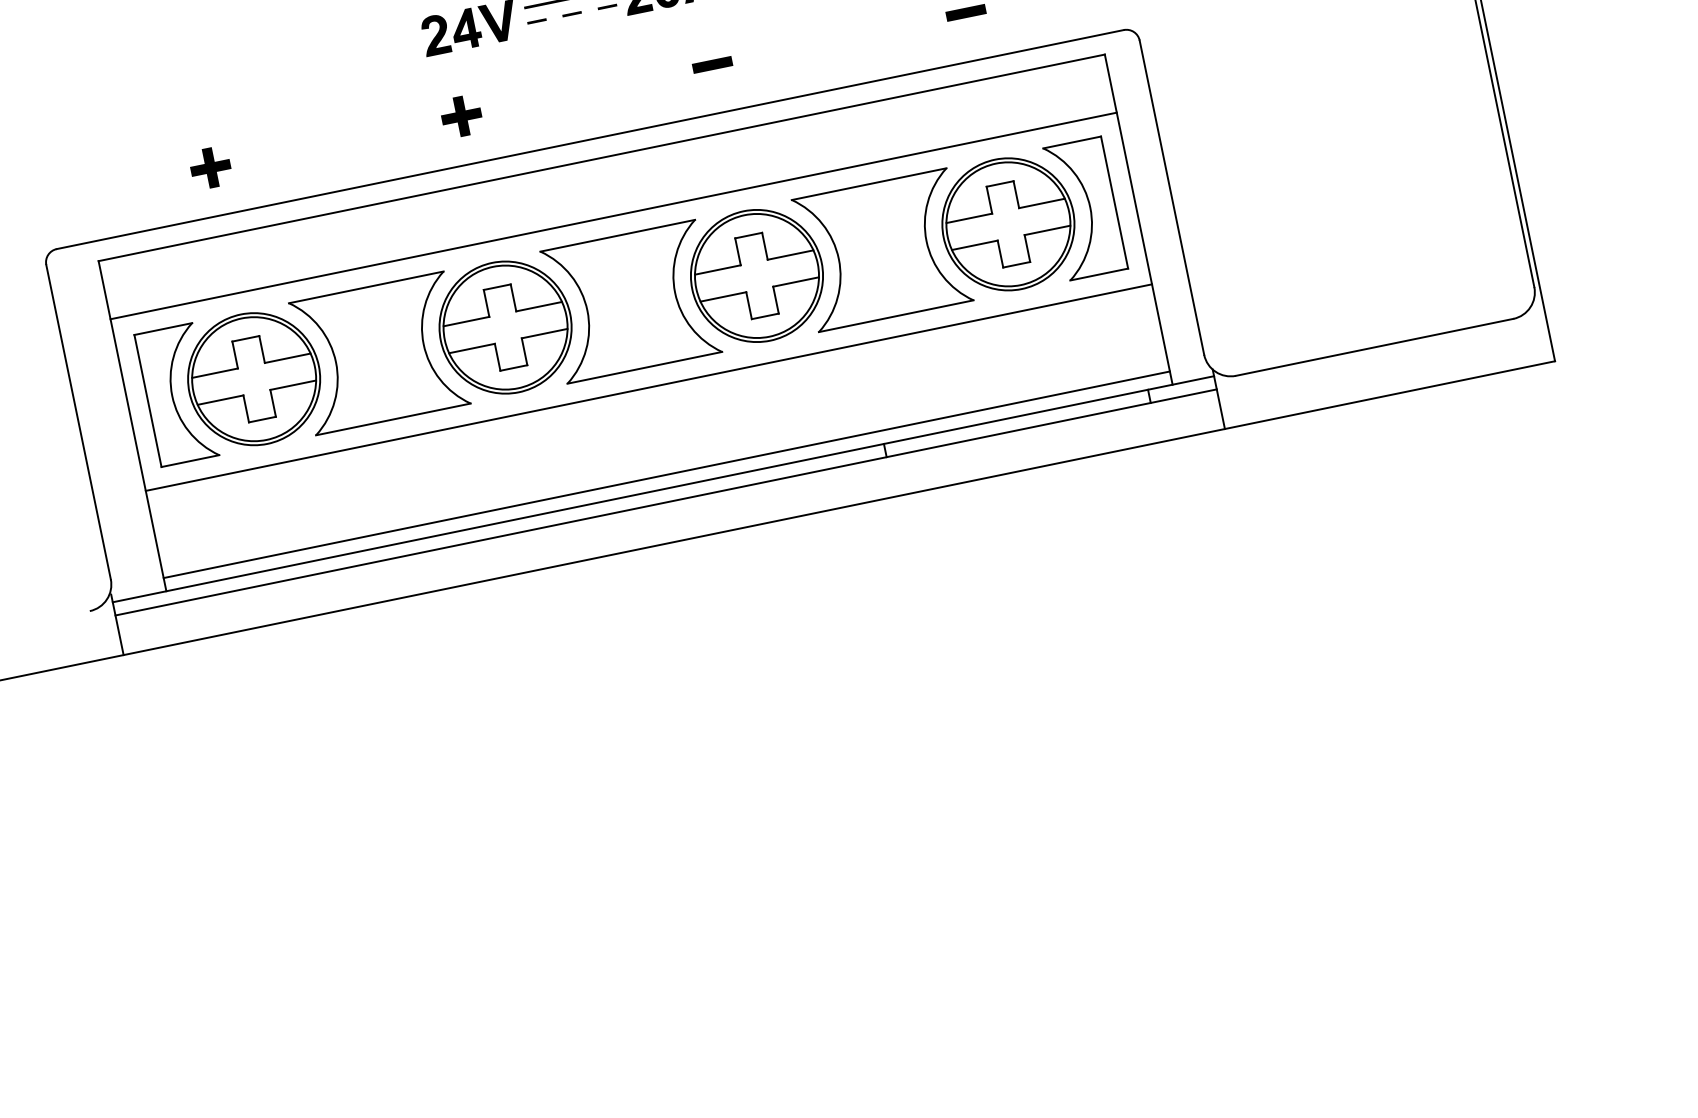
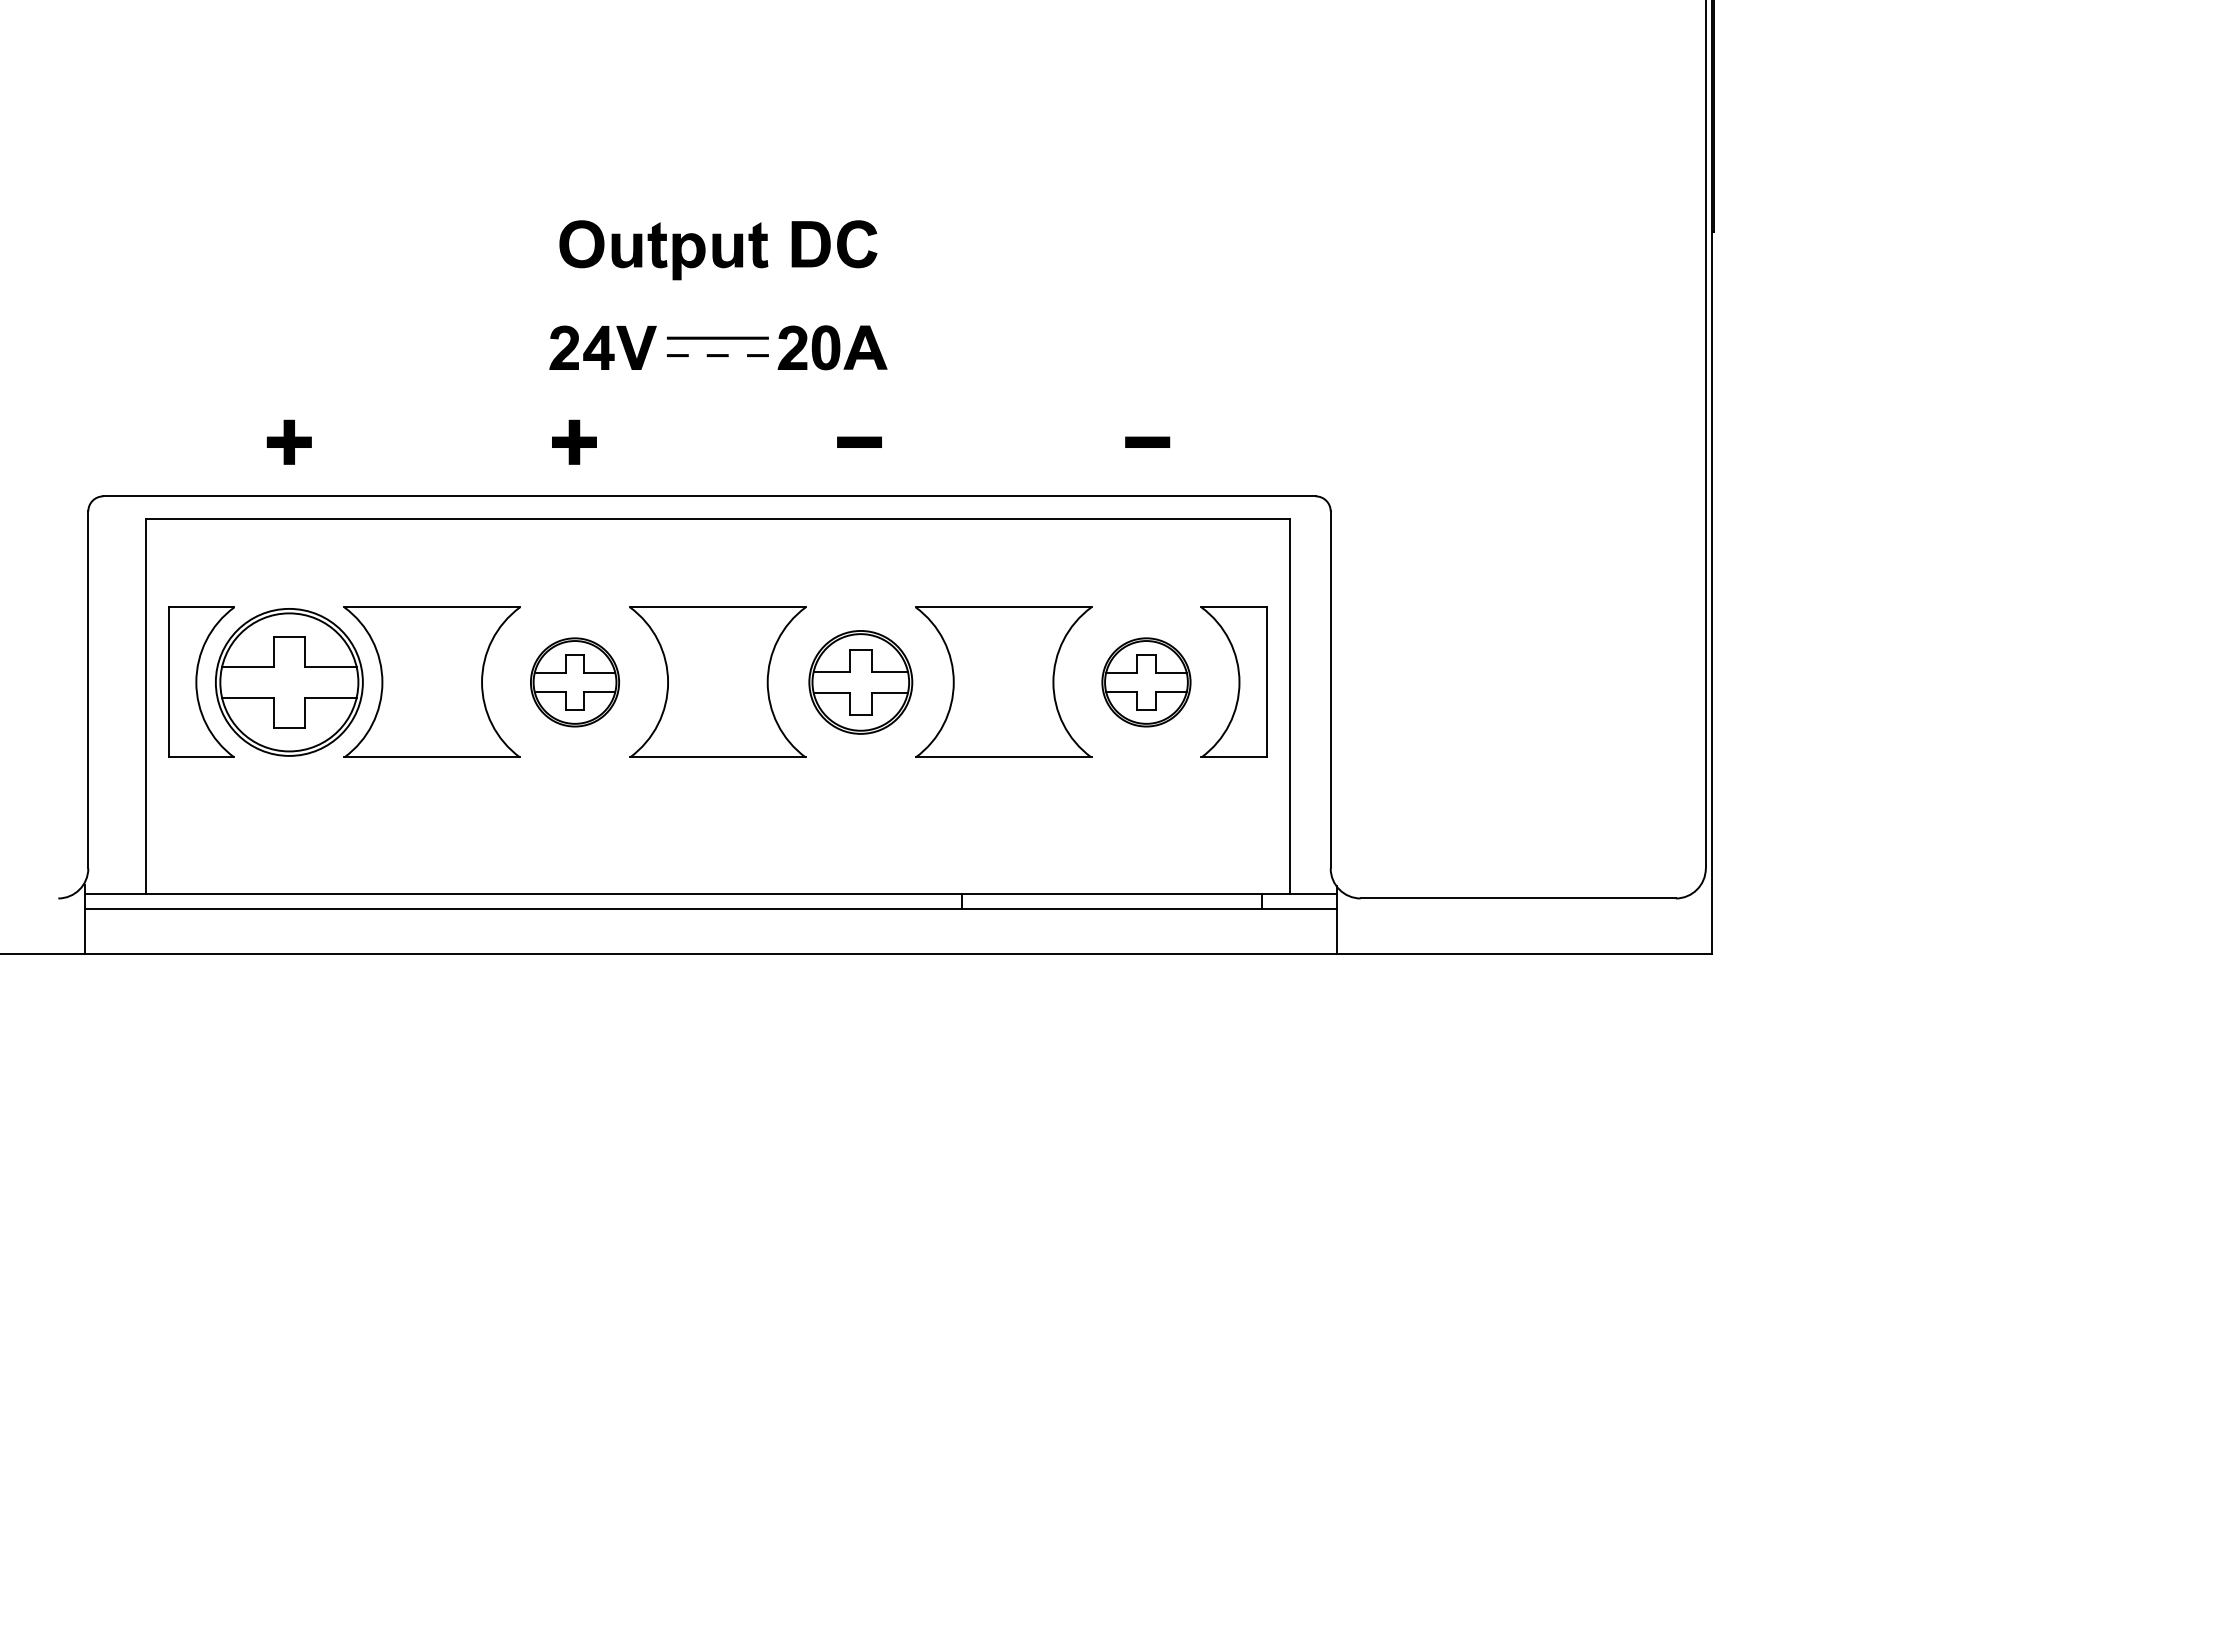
line: (613, 215) -> (717, 584), removed
part: (1008, 224) -> (1146, 682), size x0.6
part: (756, 276) -> (860, 682), size x0.7
part: (505, 327) -> (574, 682), size x0.6
line: (648, 387) -> (717, 779), removed
line: (666, 474) -> (717, 878), removed

